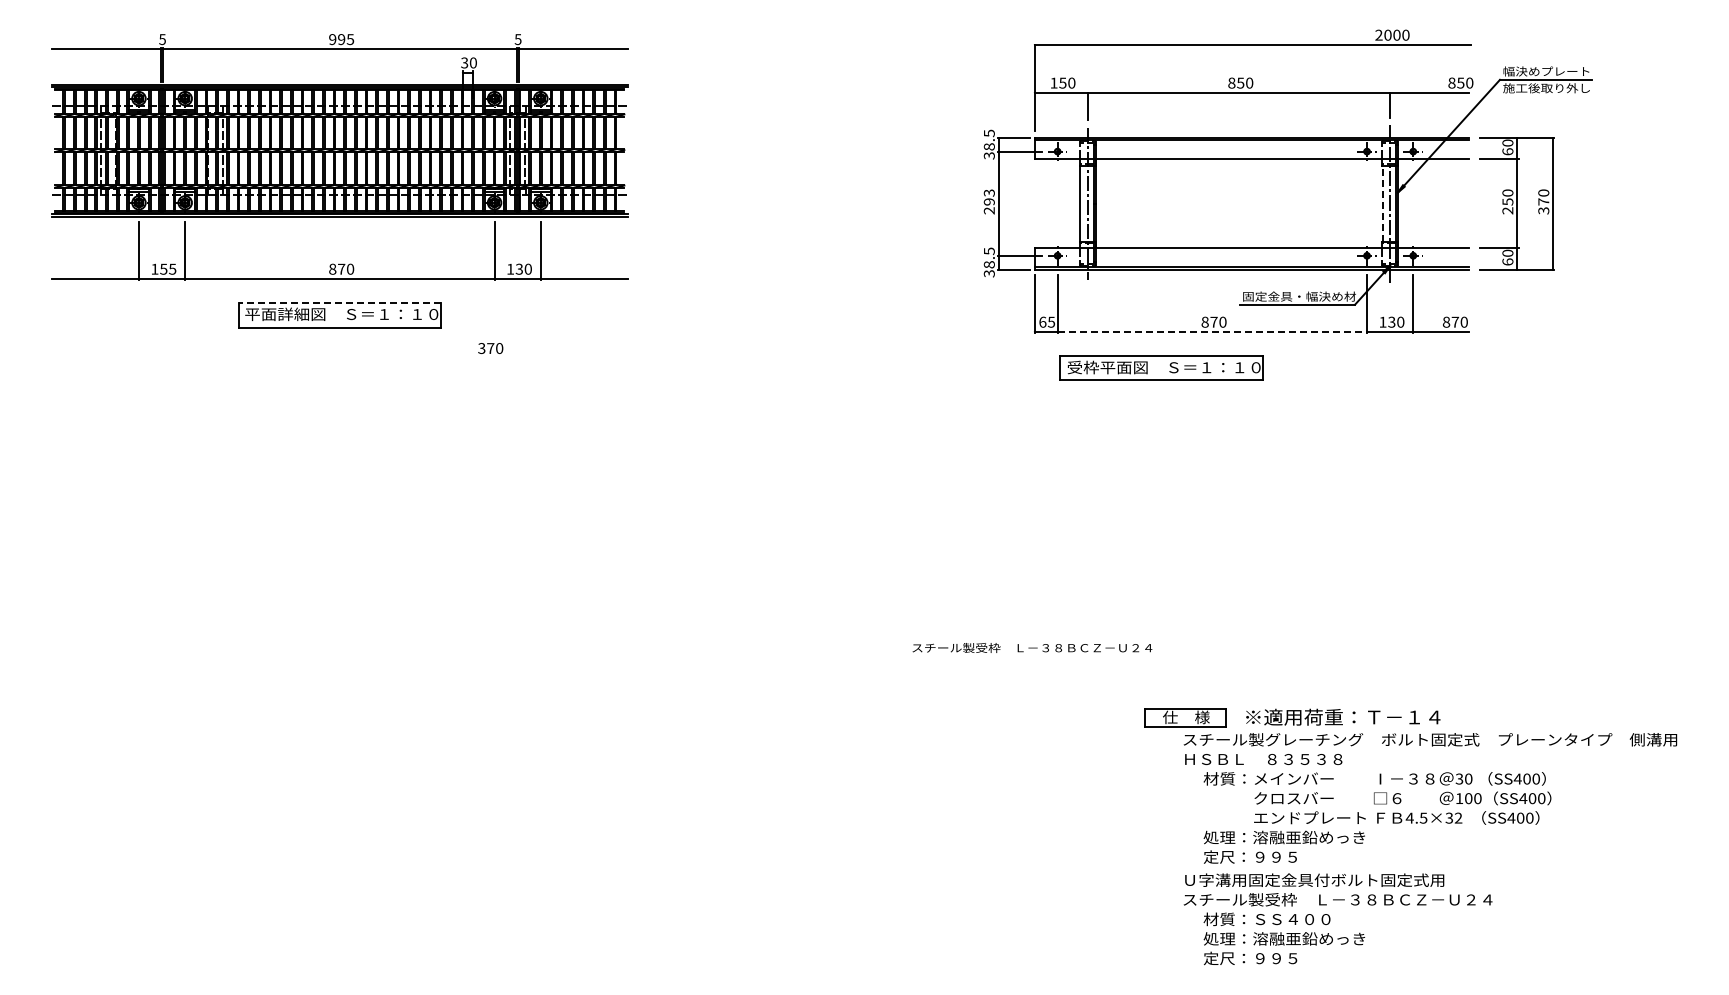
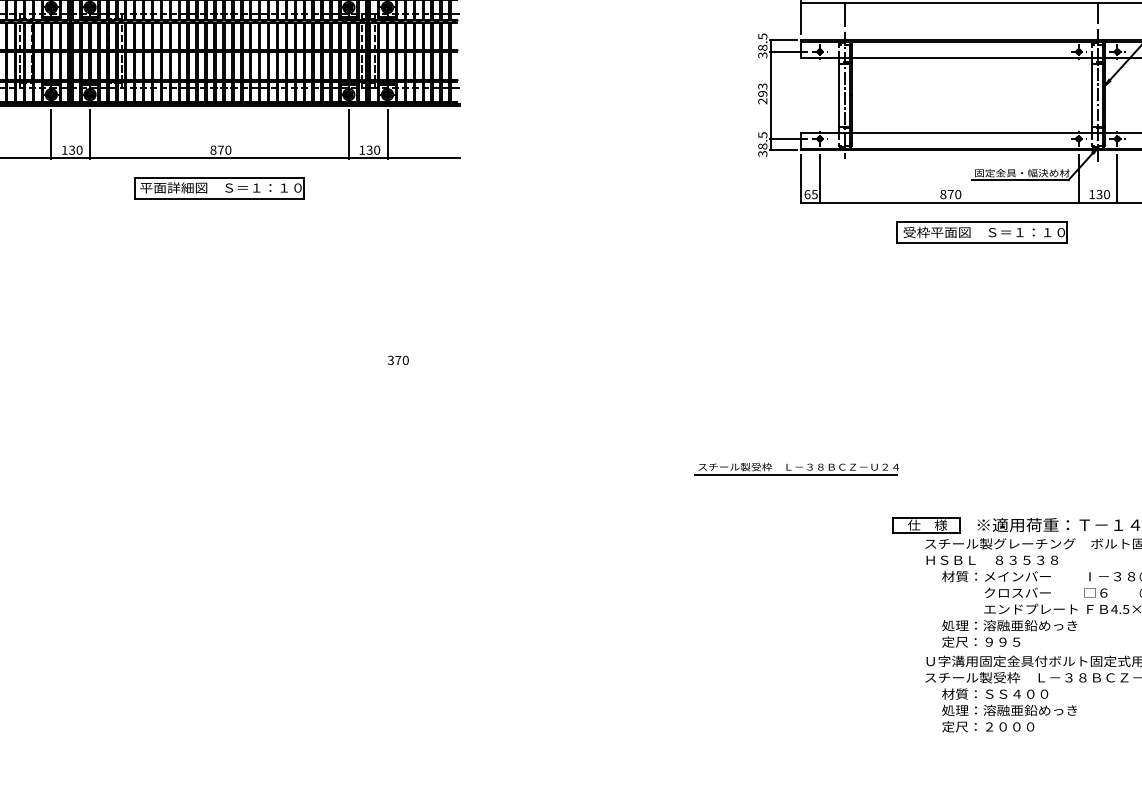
line: (1382, 203) -> (1091, 95), dashed -> solid
text: (168, 268) -> (76, 149), 155 -> 130
line: (339, 302) -> (219, 178), dashed -> solid
line: (1212, 331) -> (949, 202), dashed -> solid
text: (490, 348) -> (398, 360), moved
part: (1161, 367) -> (982, 232), moved
line: (1028, 657) -> (795, 475), added
text: (1284, 958) -> (1009, 726), 定尺：９９５ -> 定尺：２０００

